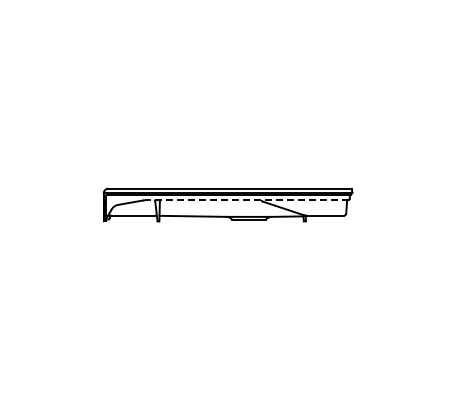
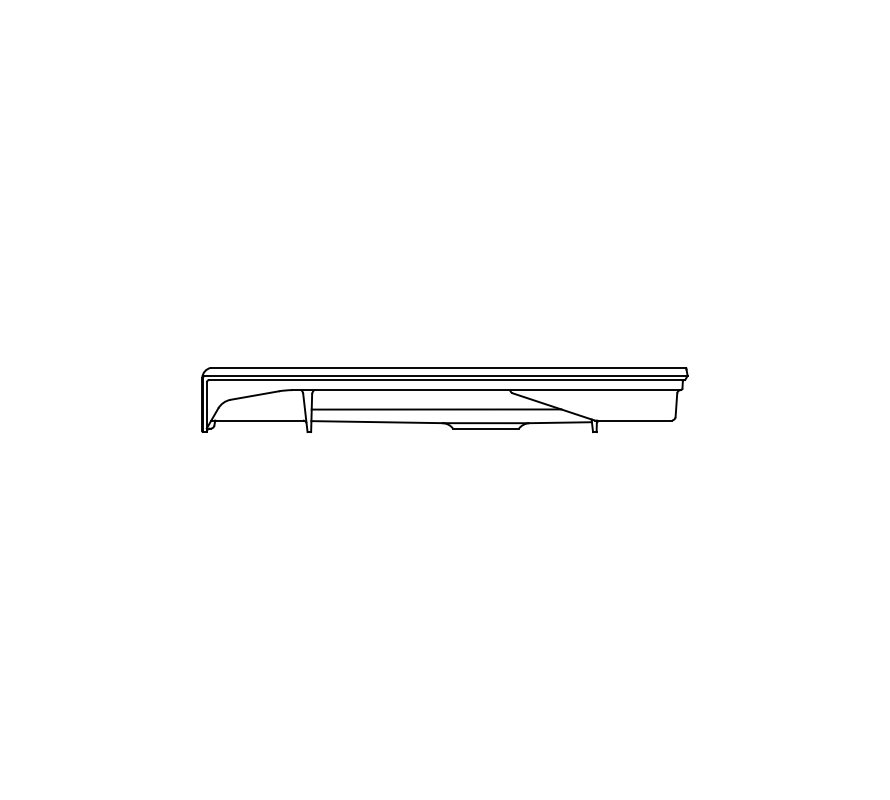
line: (249, 199) -> (486, 389), dashed -> solid
line: (223, 209) -> (436, 408), added

